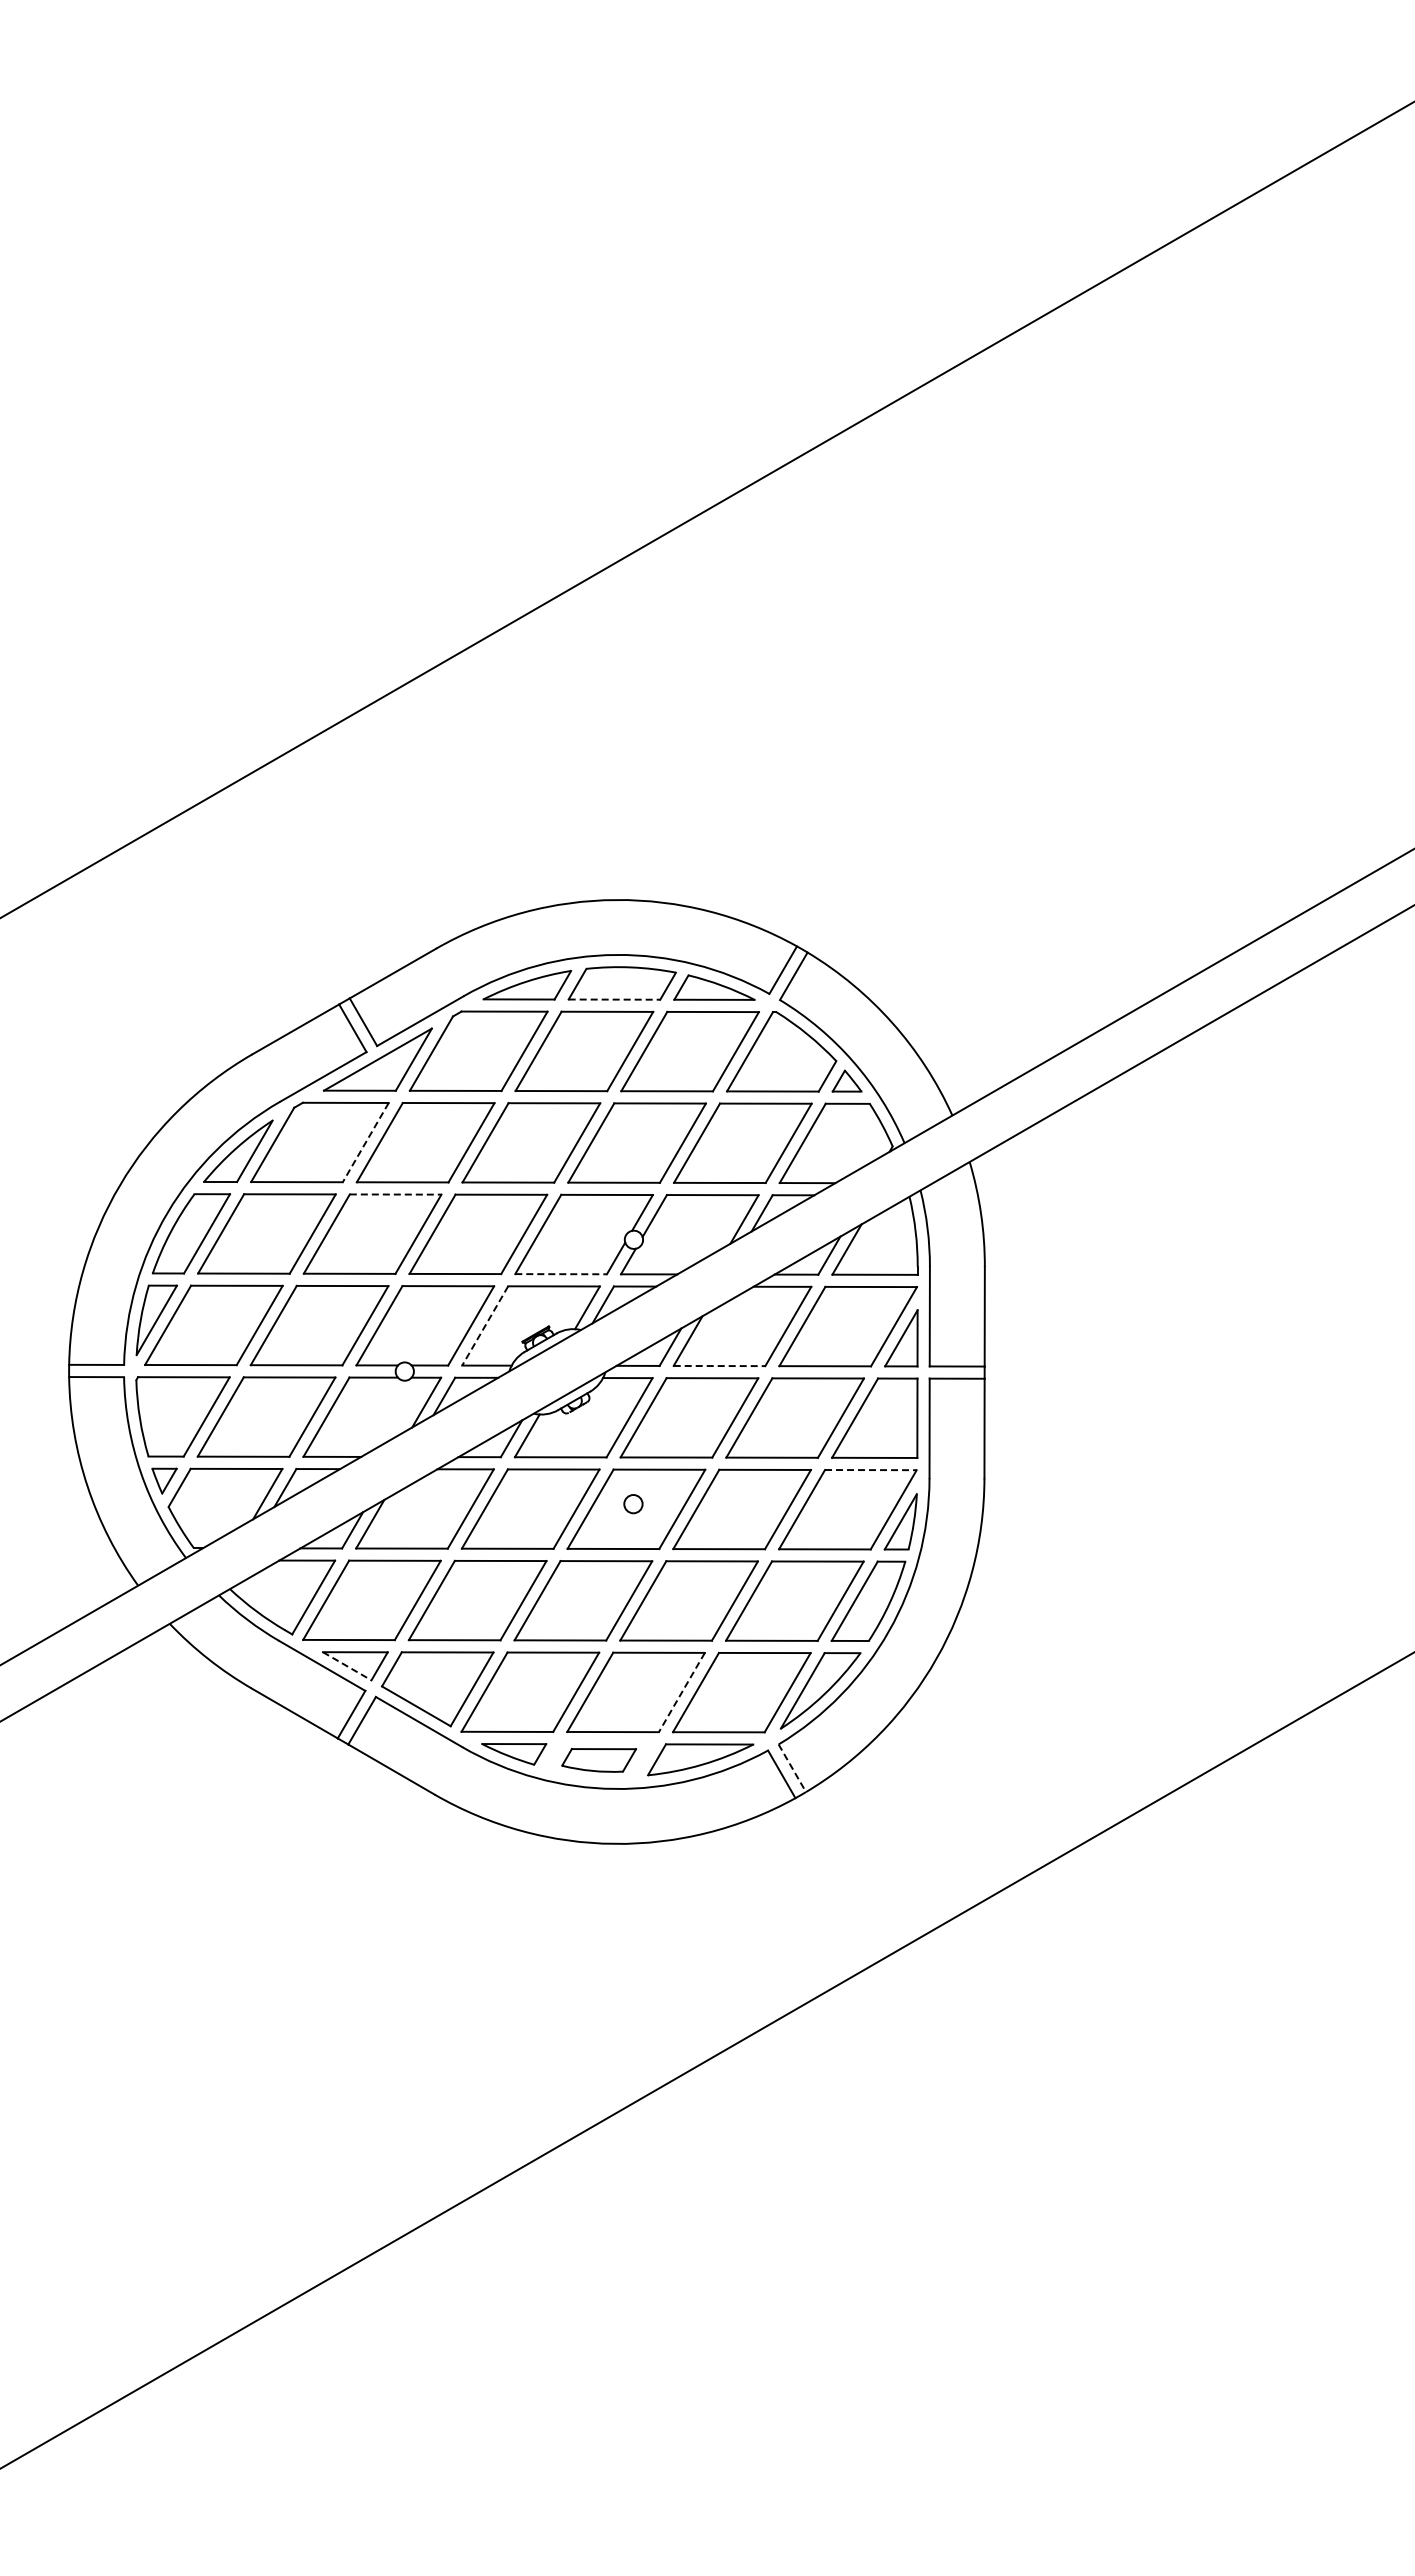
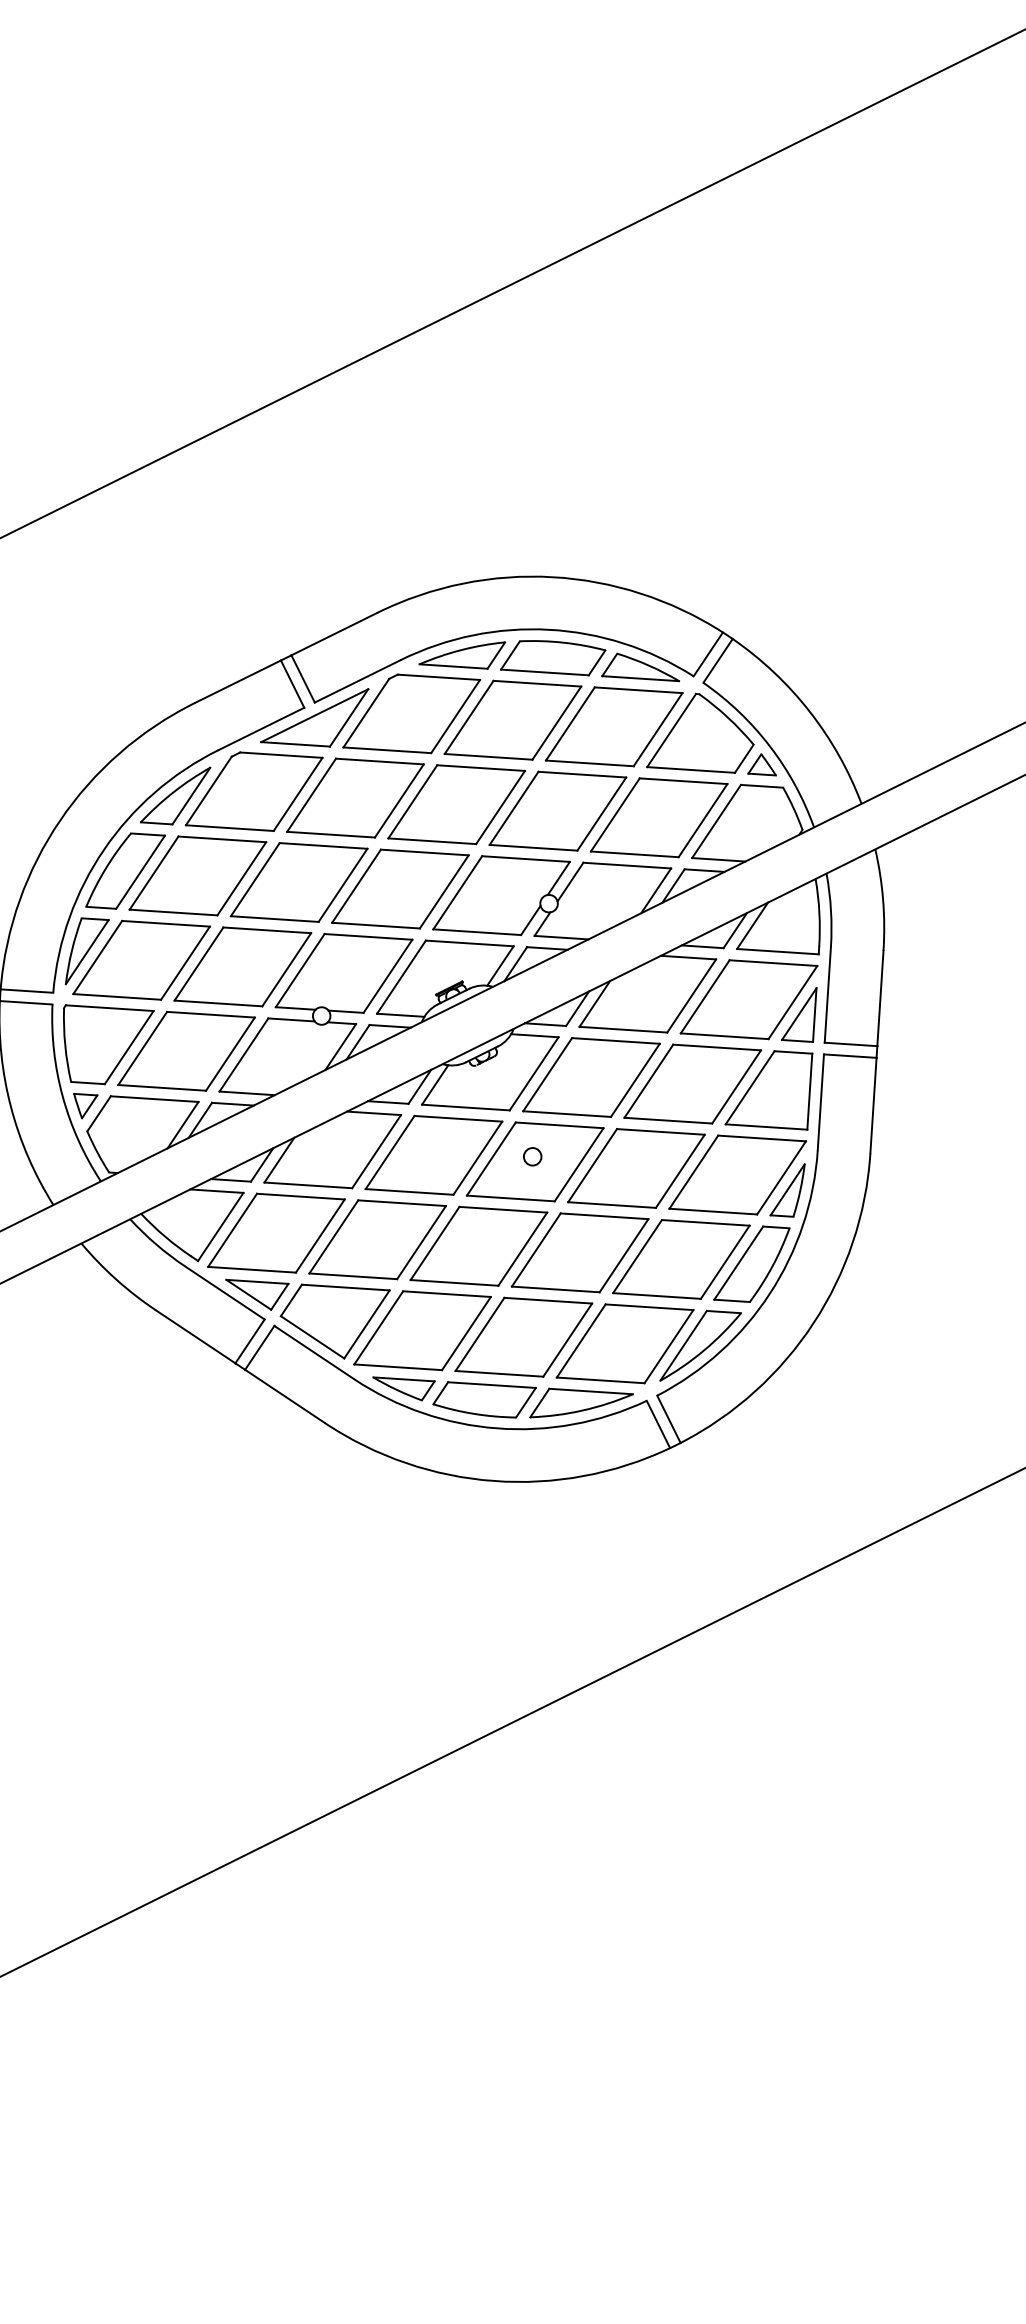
line: (614, 999) -> (544, 672), dashed -> solid
line: (365, 1142) -> (297, 794), dashed -> solid
line: (395, 1194) -> (323, 845), dashed -> solid
line: (561, 1274) -> (477, 932), dashed -> solid
line: (485, 1325) -> (401, 976), dashed -> solid
line: (719, 1366) -> (623, 1030), dashed -> solid
line: (870, 1470) -> (761, 1138), dashed -> solid
line: (347, 1666) -> (249, 1295), dashed -> solid
line: (681, 1692) -> (567, 1340), dashed -> solid
part: (598, 1760) -> (483, 1400), size x1.43
line: (792, 1768) -> (669, 1419), dashed -> solid

